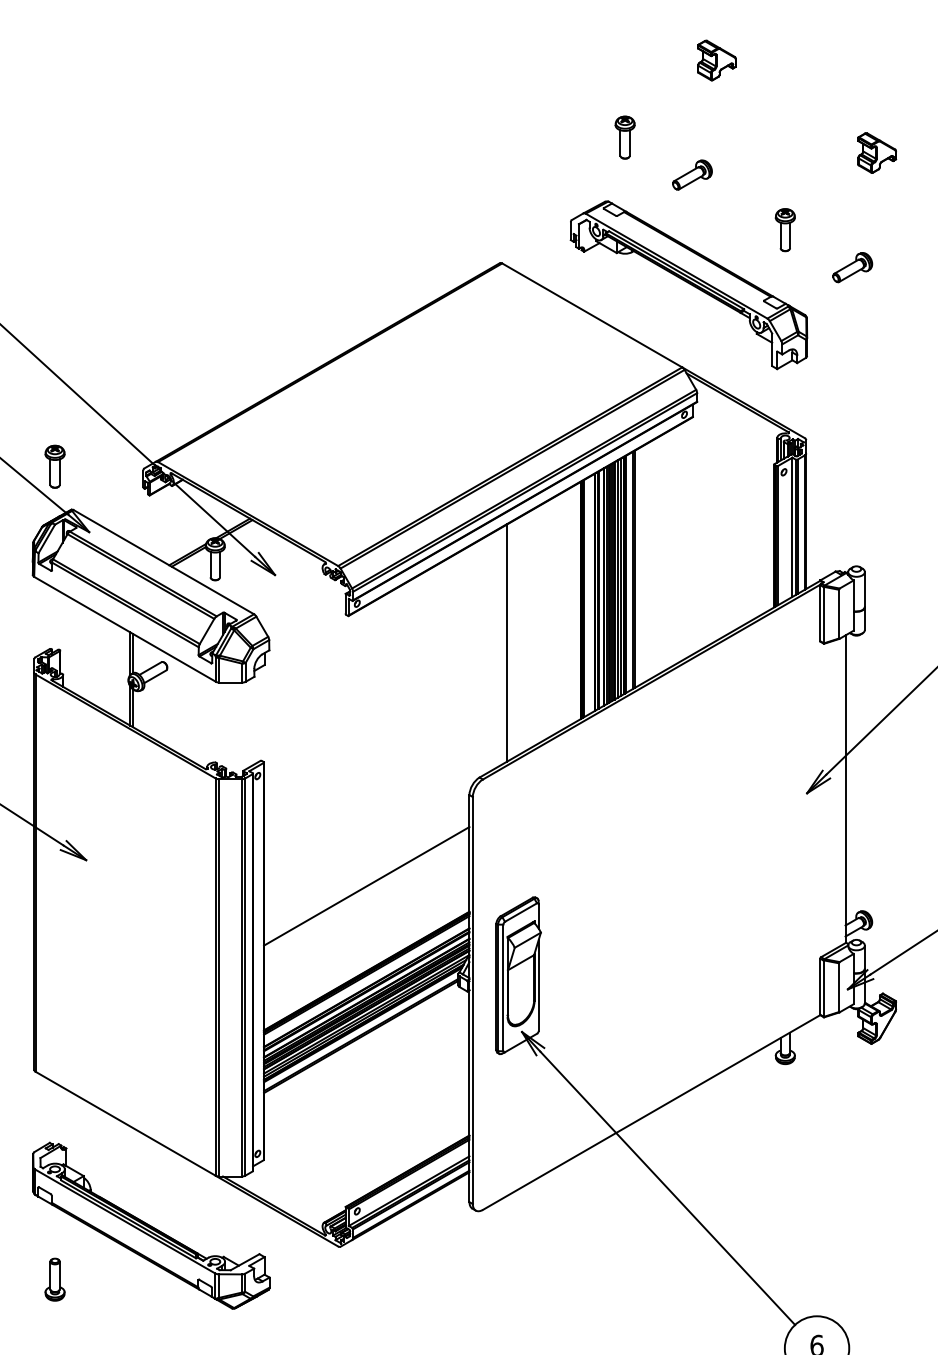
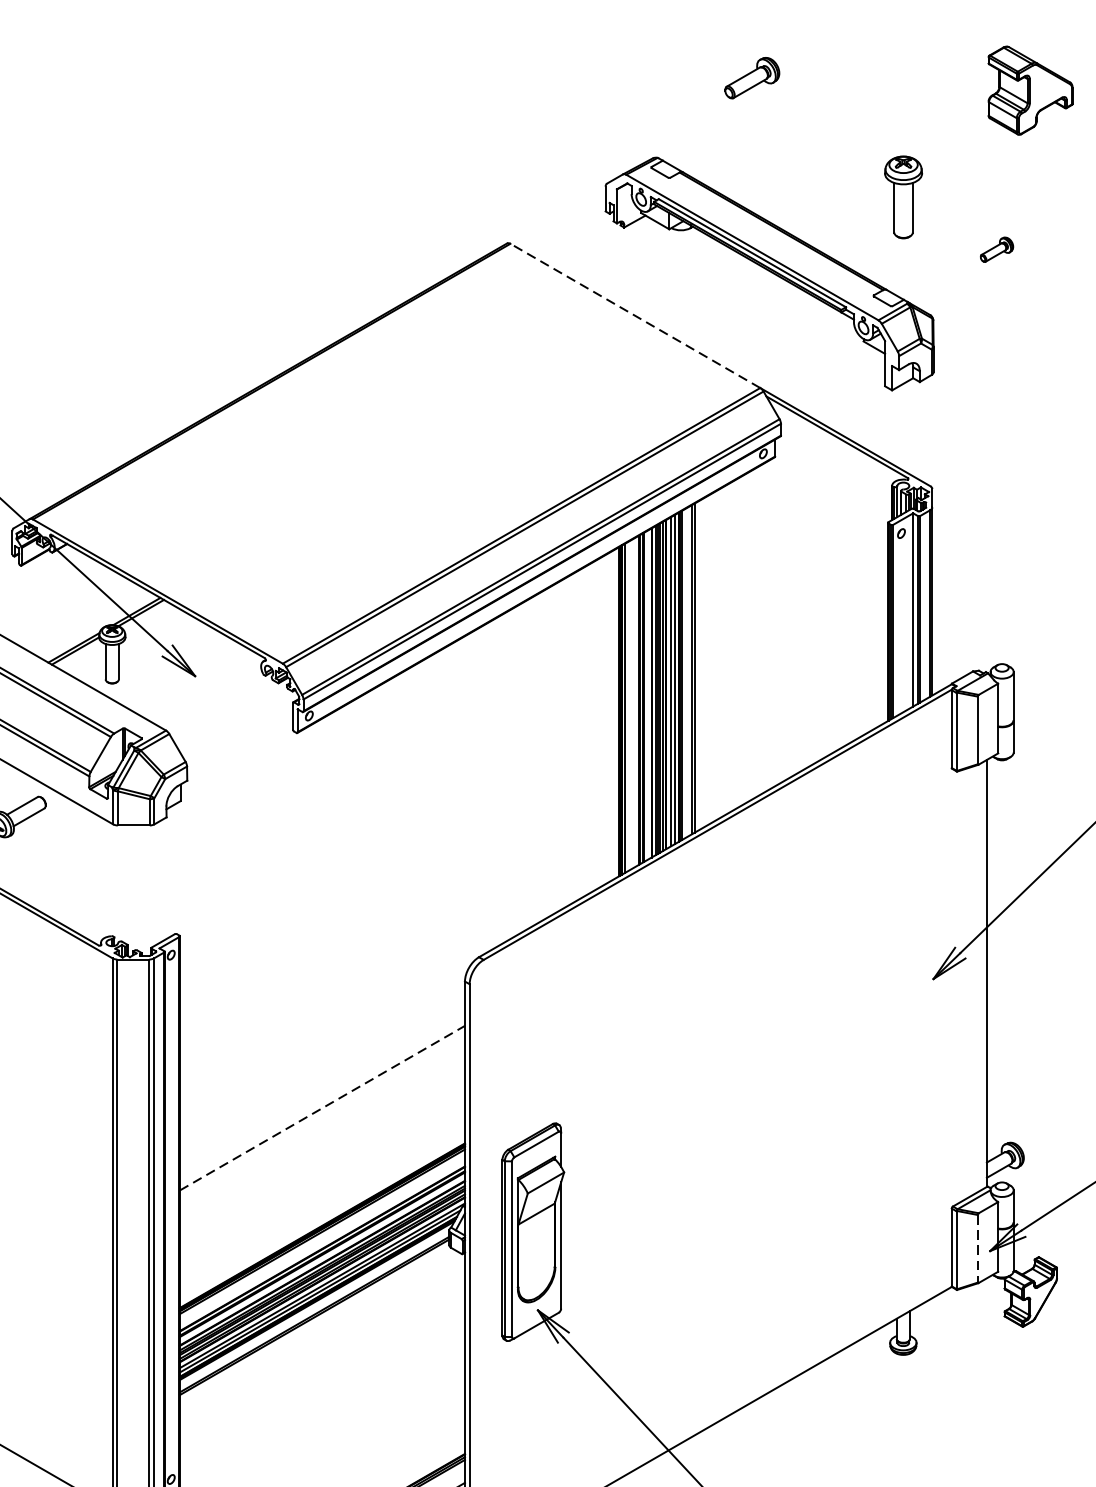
part: (624, 137) -> (680, 69), removed
part: (877, 152) -> (1031, 89), size x1.6
part: (692, 174) -> (752, 77), moved
part: (784, 230) -> (902, 198), size x1.4
part: (852, 267) -> (996, 249), size x0.6
line: (592, 315) -> (635, 316), solid -> dashed
line: (507, 642) -> (517, 769), removed
line: (366, 886) -> (322, 1108), solid -> dashed
line: (838, 988) -> (977, 1249), solid -> dashed

